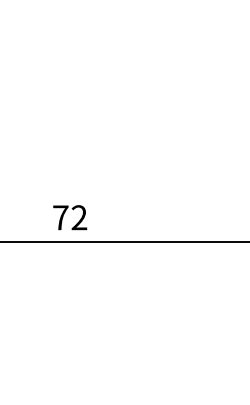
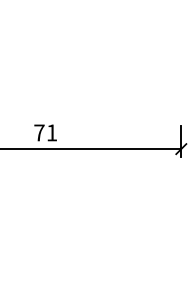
text: (78, 217) -> (51, 132), 72 -> 71

